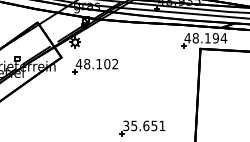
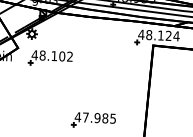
text: (215, 38) -> (168, 36), 48.194 -> 48.124
text: (143, 125) -> (94, 117), 35.651 -> 47.985

